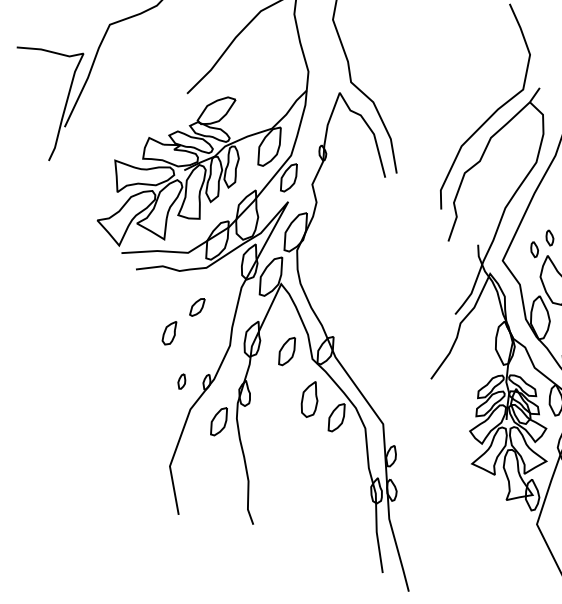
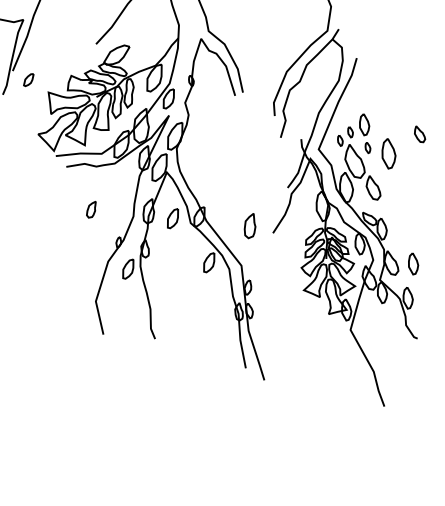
part: (196, 307) -> (28, 80), moved
part: (181, 381) -> (101, 242), removed
part: (308, 400) -> (249, 226), moved

